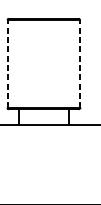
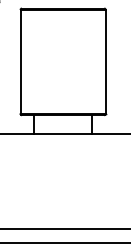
line: (7, 63) -> (20, 61), dashed -> solid
line: (79, 63) -> (105, 61), dashed -> solid

